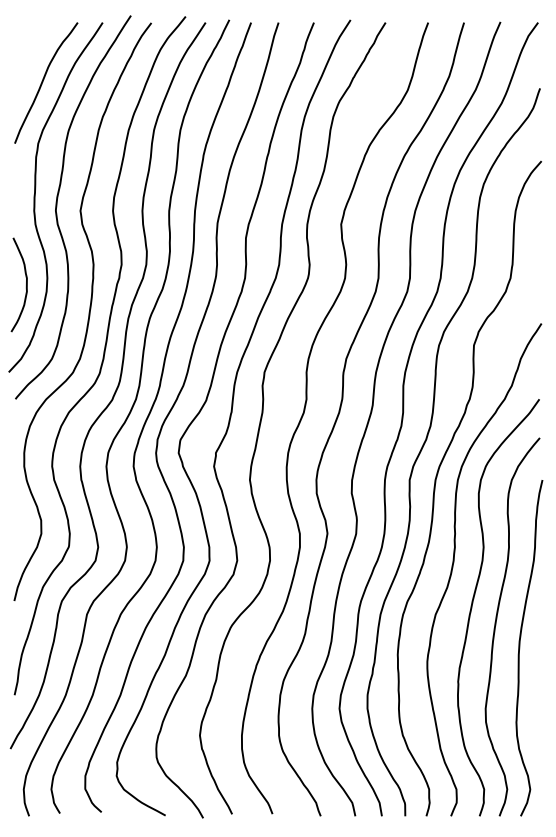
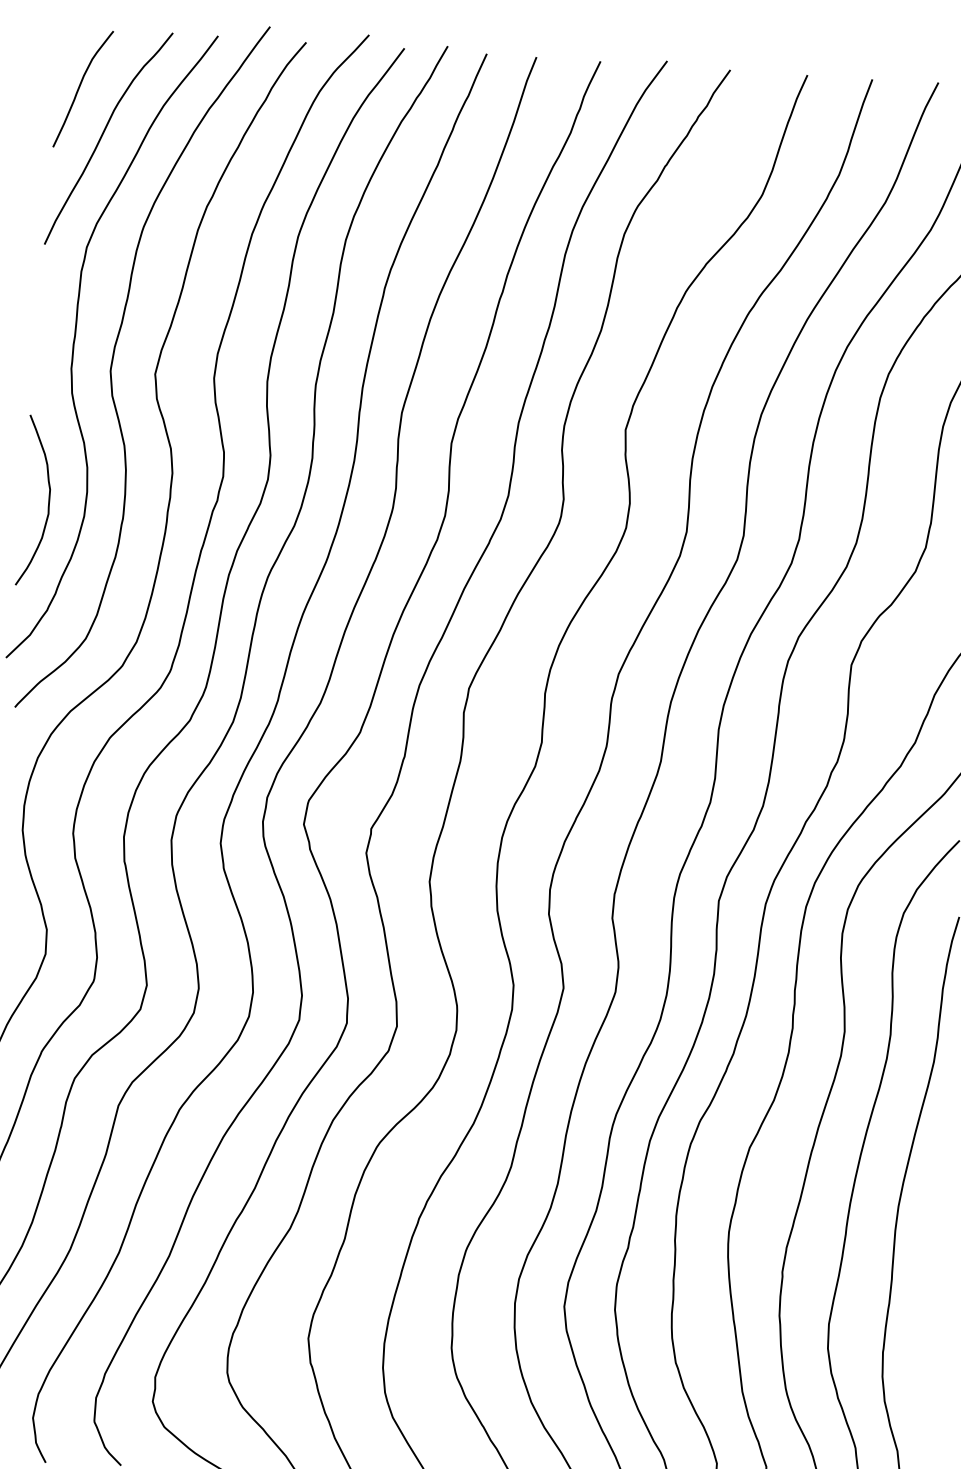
curve: (29, 55) -> (81, 86), added

